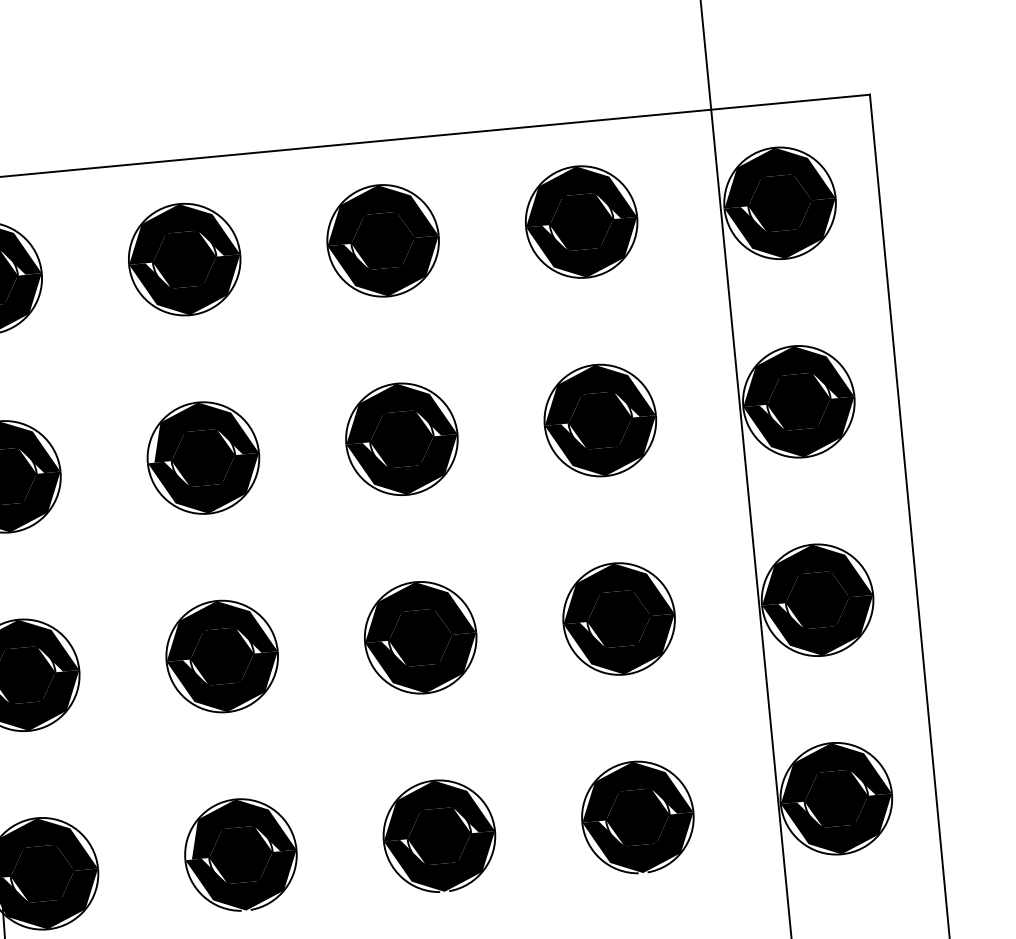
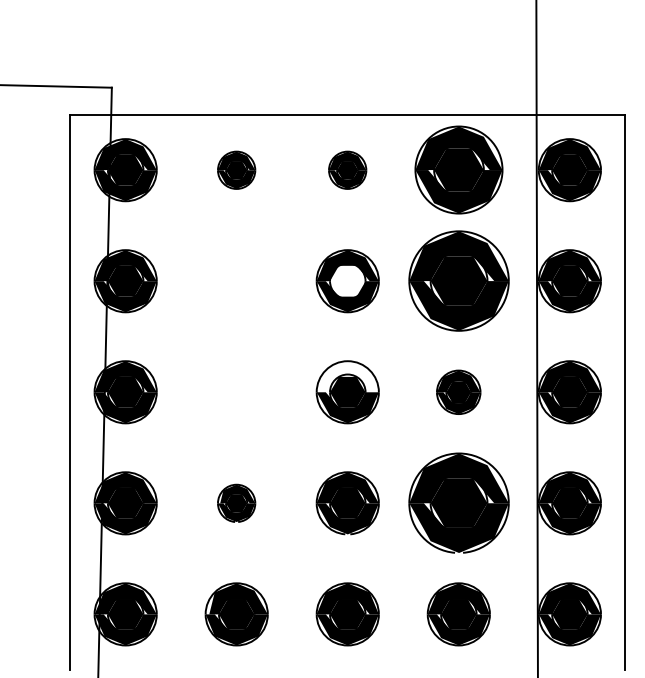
part: (581, 222) -> (458, 170), size x1.4
part: (382, 241) -> (347, 170), size x0.6
part: (184, 260) -> (236, 170), size x0.6
part: (599, 421) -> (458, 281), size x1.6
fill: (401, 438) -> (347, 280), removed
part: (203, 458) -> (236, 281), removed
fill: (417, 609) -> (347, 376), removed
part: (618, 619) -> (458, 392), size x0.7
part: (221, 656) -> (236, 392), removed
part: (637, 817) -> (458, 503), size x1.6
part: (240, 855) -> (236, 503), size x0.6

